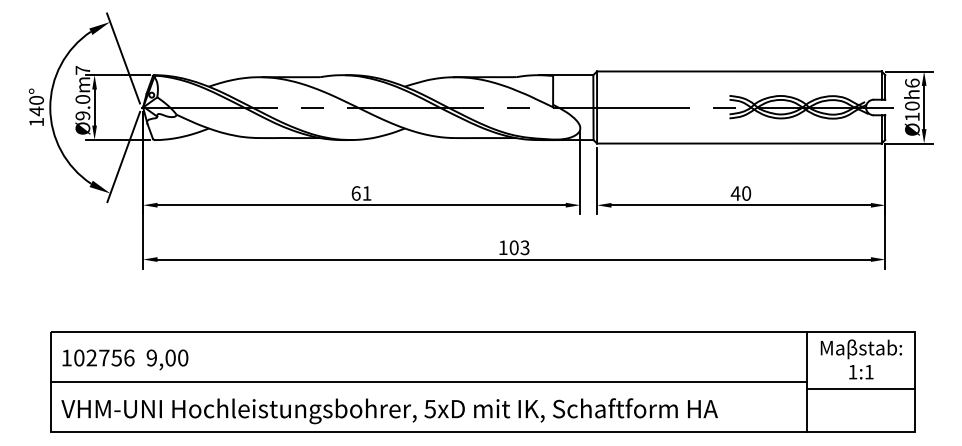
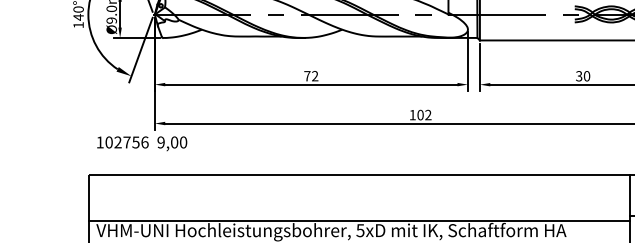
text: (361, 193) -> (311, 76), 61 -> 72
text: (735, 193) -> (579, 76), 40 -> 30
text: (524, 248) -> (427, 115), 103 -> 102
text: (125, 359) -> (142, 143), moved
line: (428, 382) -> (359, 221), moved

